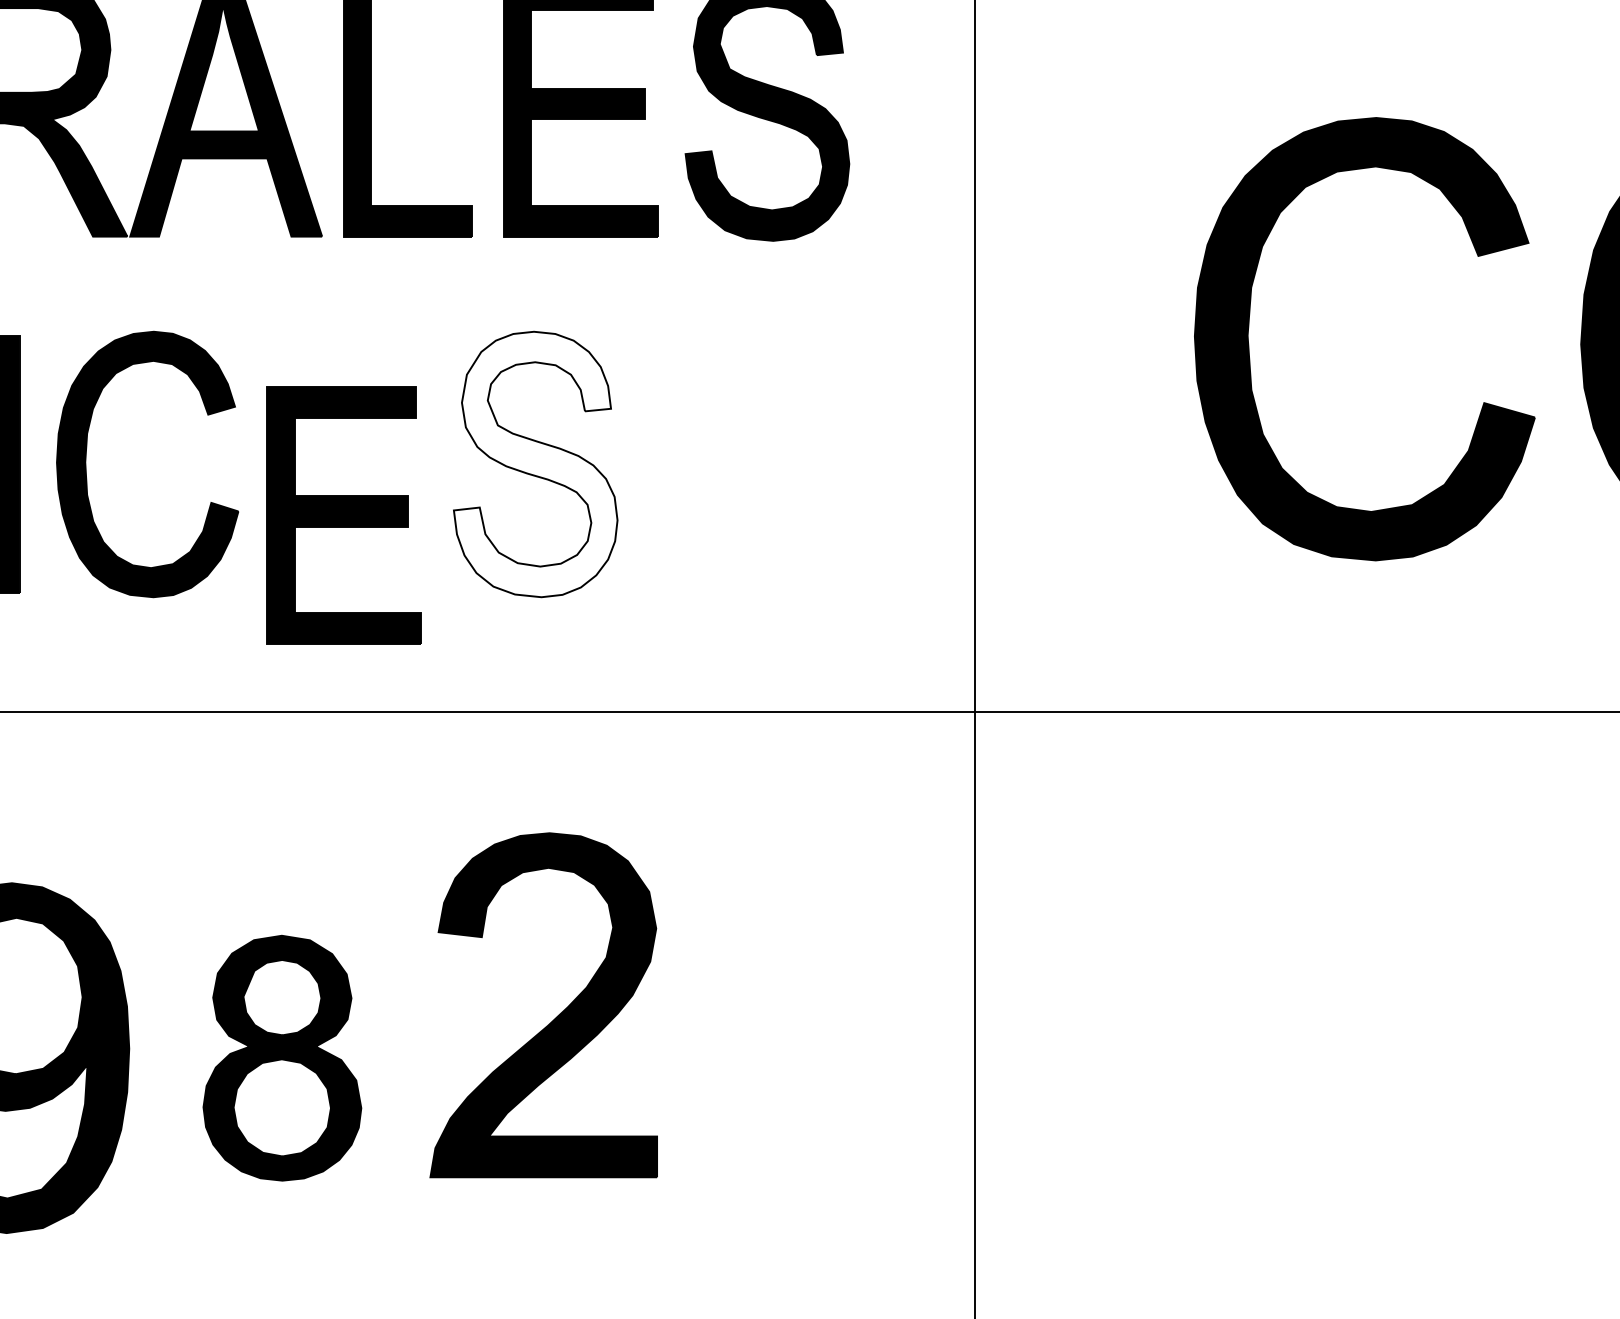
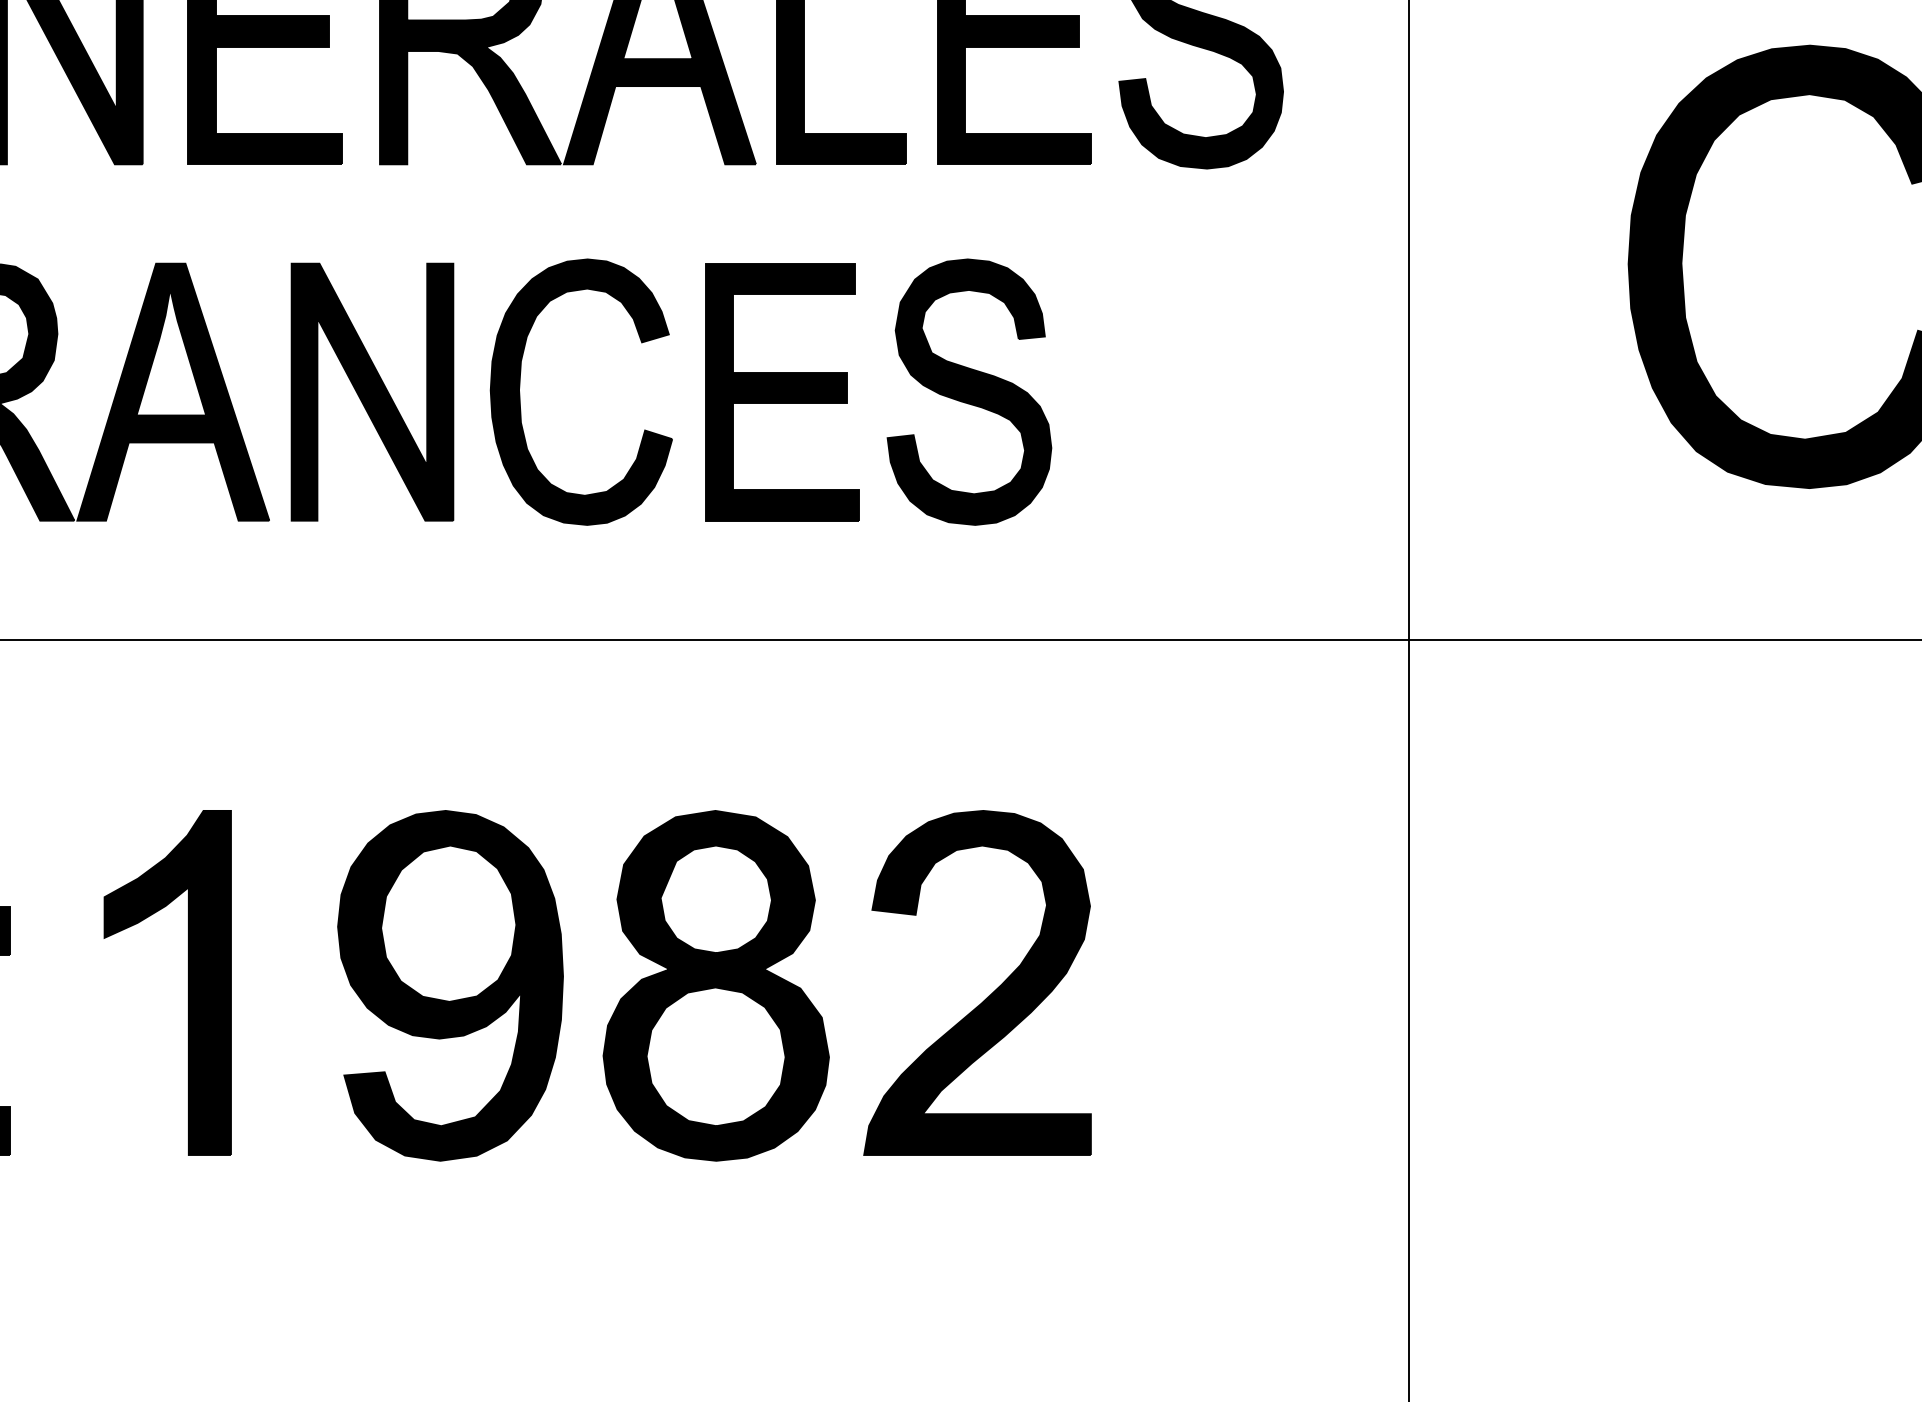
fill: (535, 463) -> (969, 391), added
part: (343, 515) -> (782, 392), moved
part: (554, 1017) -> (988, 995), moved
part: (281, 1057) -> (715, 985), size x1.43

